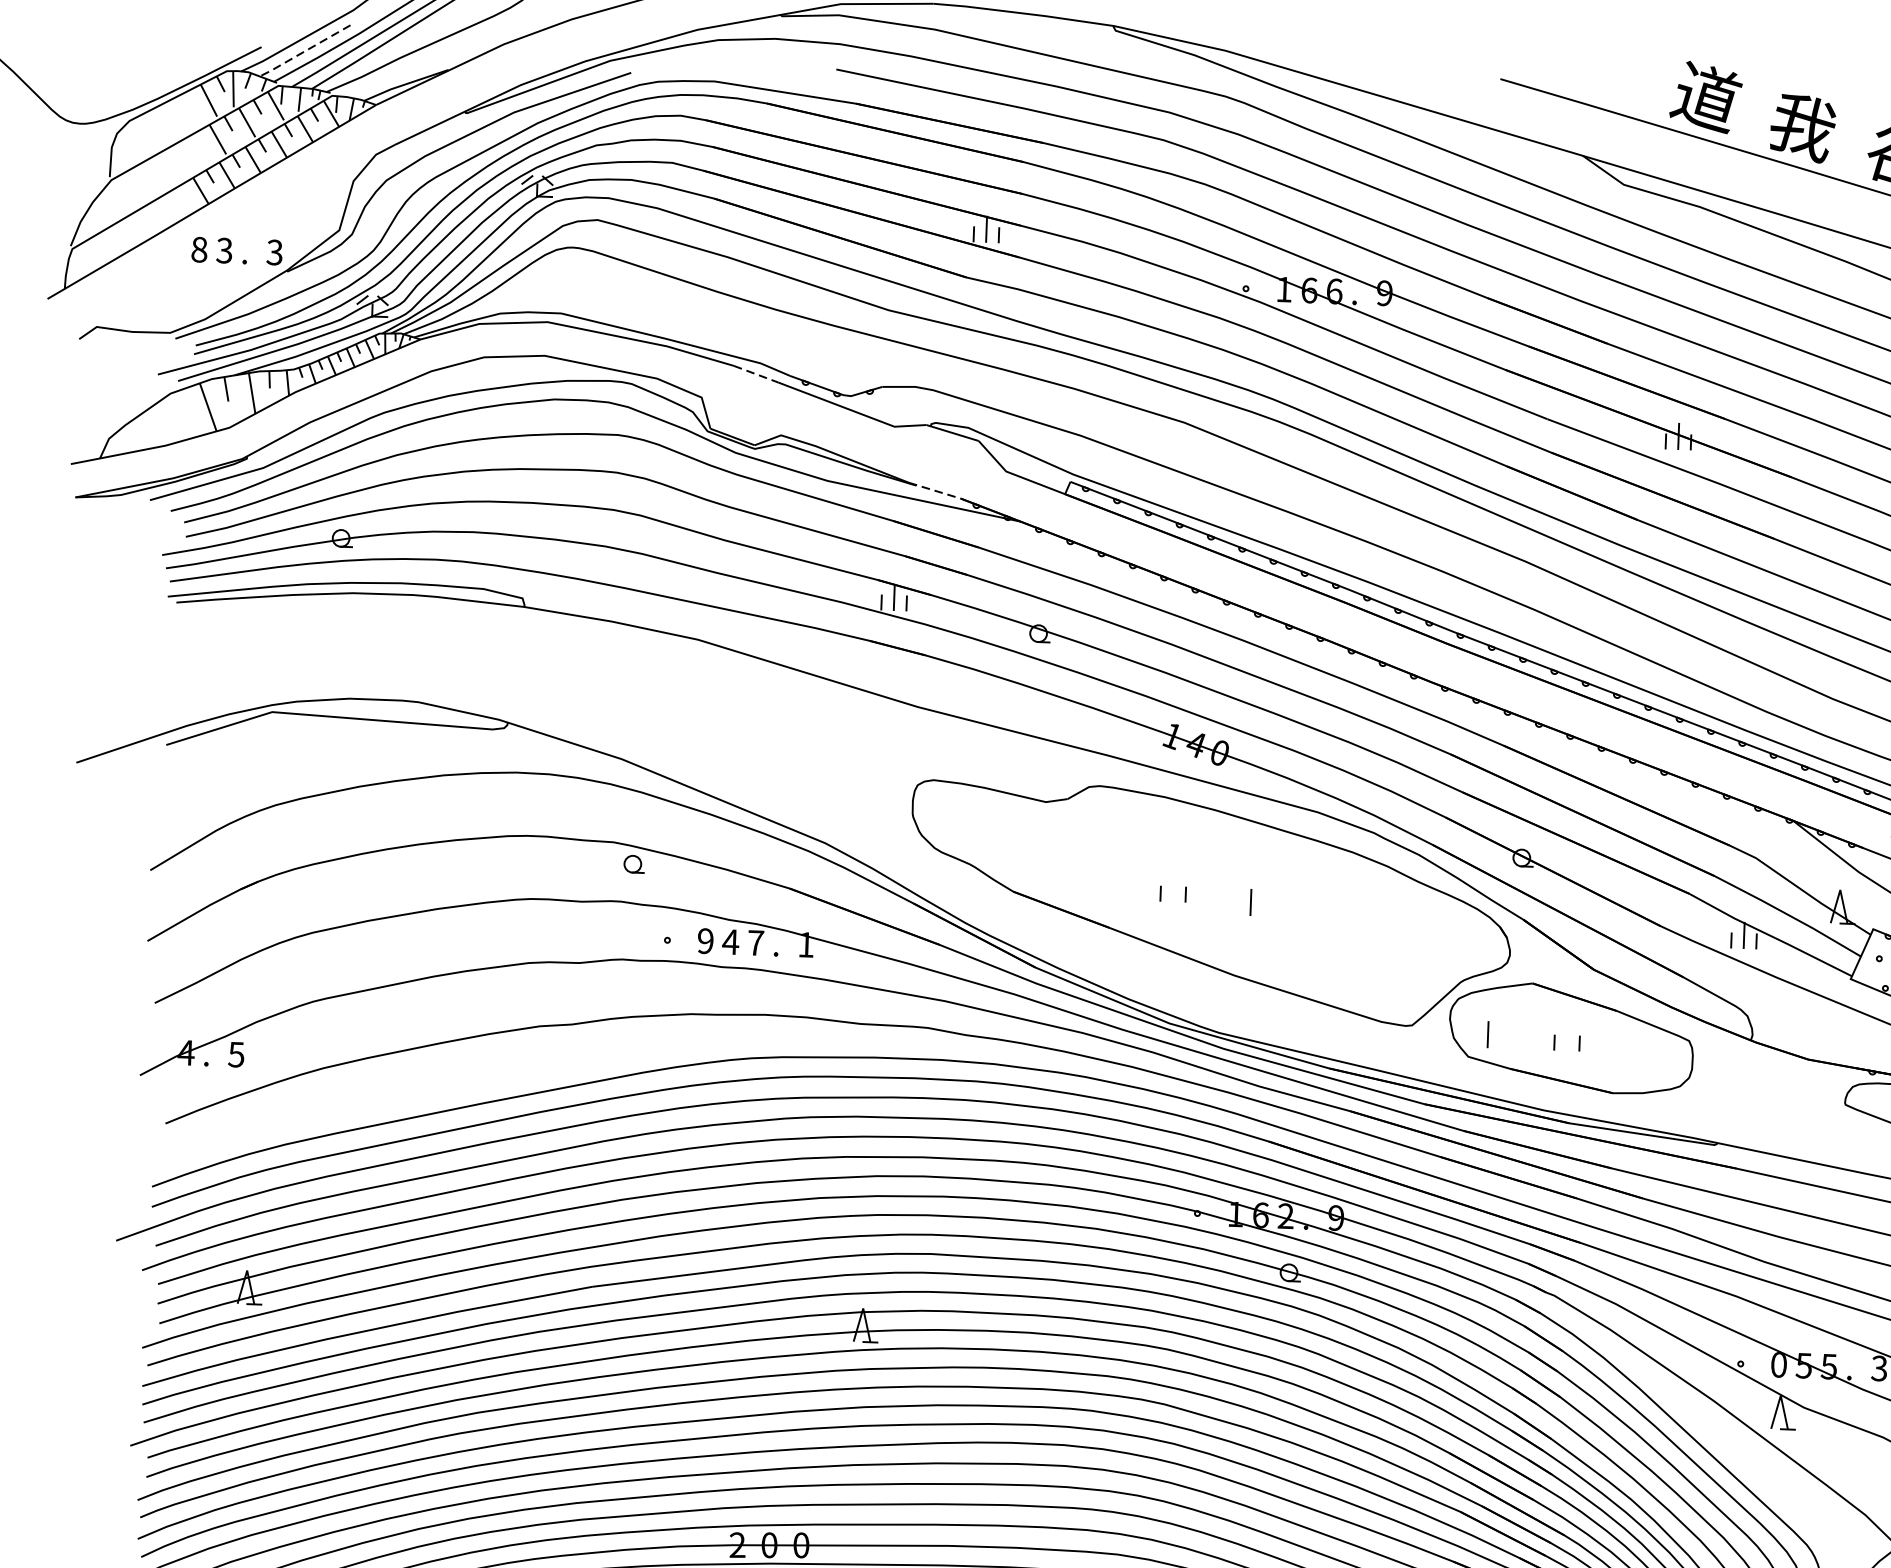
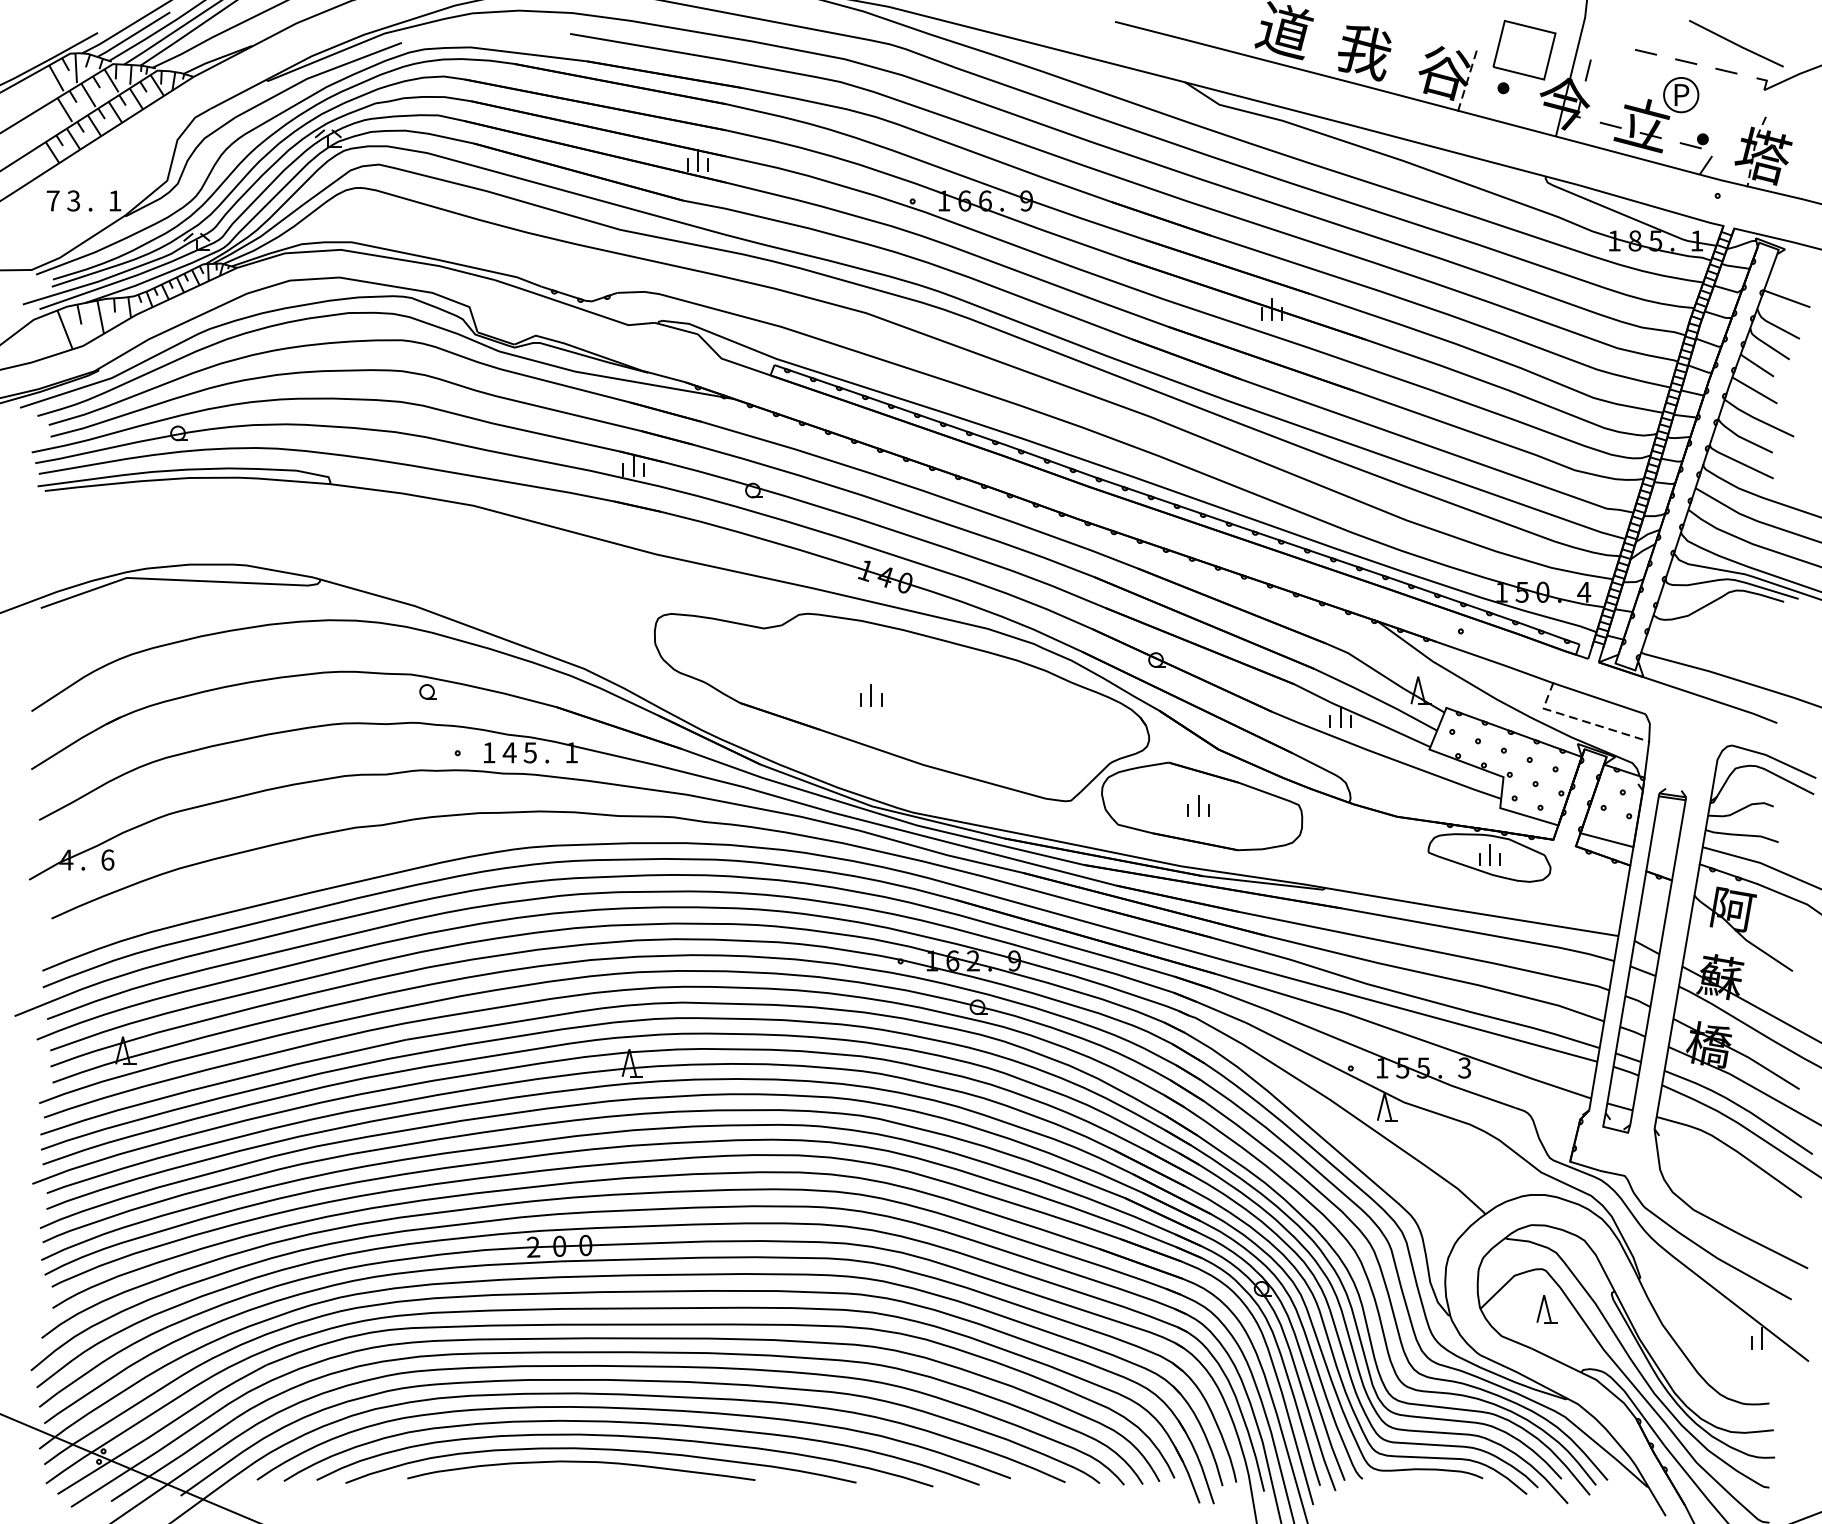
line: (304, 51) -> (133, 35), dashed -> solid
text: (198, 249) -> (52, 200), 8 -> 7
text: (274, 251) -> (114, 200), 3 -> 1
line: (756, 374) -> (513, 286), dashed -> solid
line: (936, 490) -> (664, 376), dashed -> solid
line: (1250, 902) -> (870, 695), moved
text: (704, 940) -> (488, 752), 9 -> 1
text: (754, 942) -> (529, 752), 7 -> 5
line: (1487, 1034) -> (1198, 805), moved
text: (236, 1054) -> (107, 859), 5 -> 6
text: (1779, 1364) -> (1382, 1067), 0 -> 1

